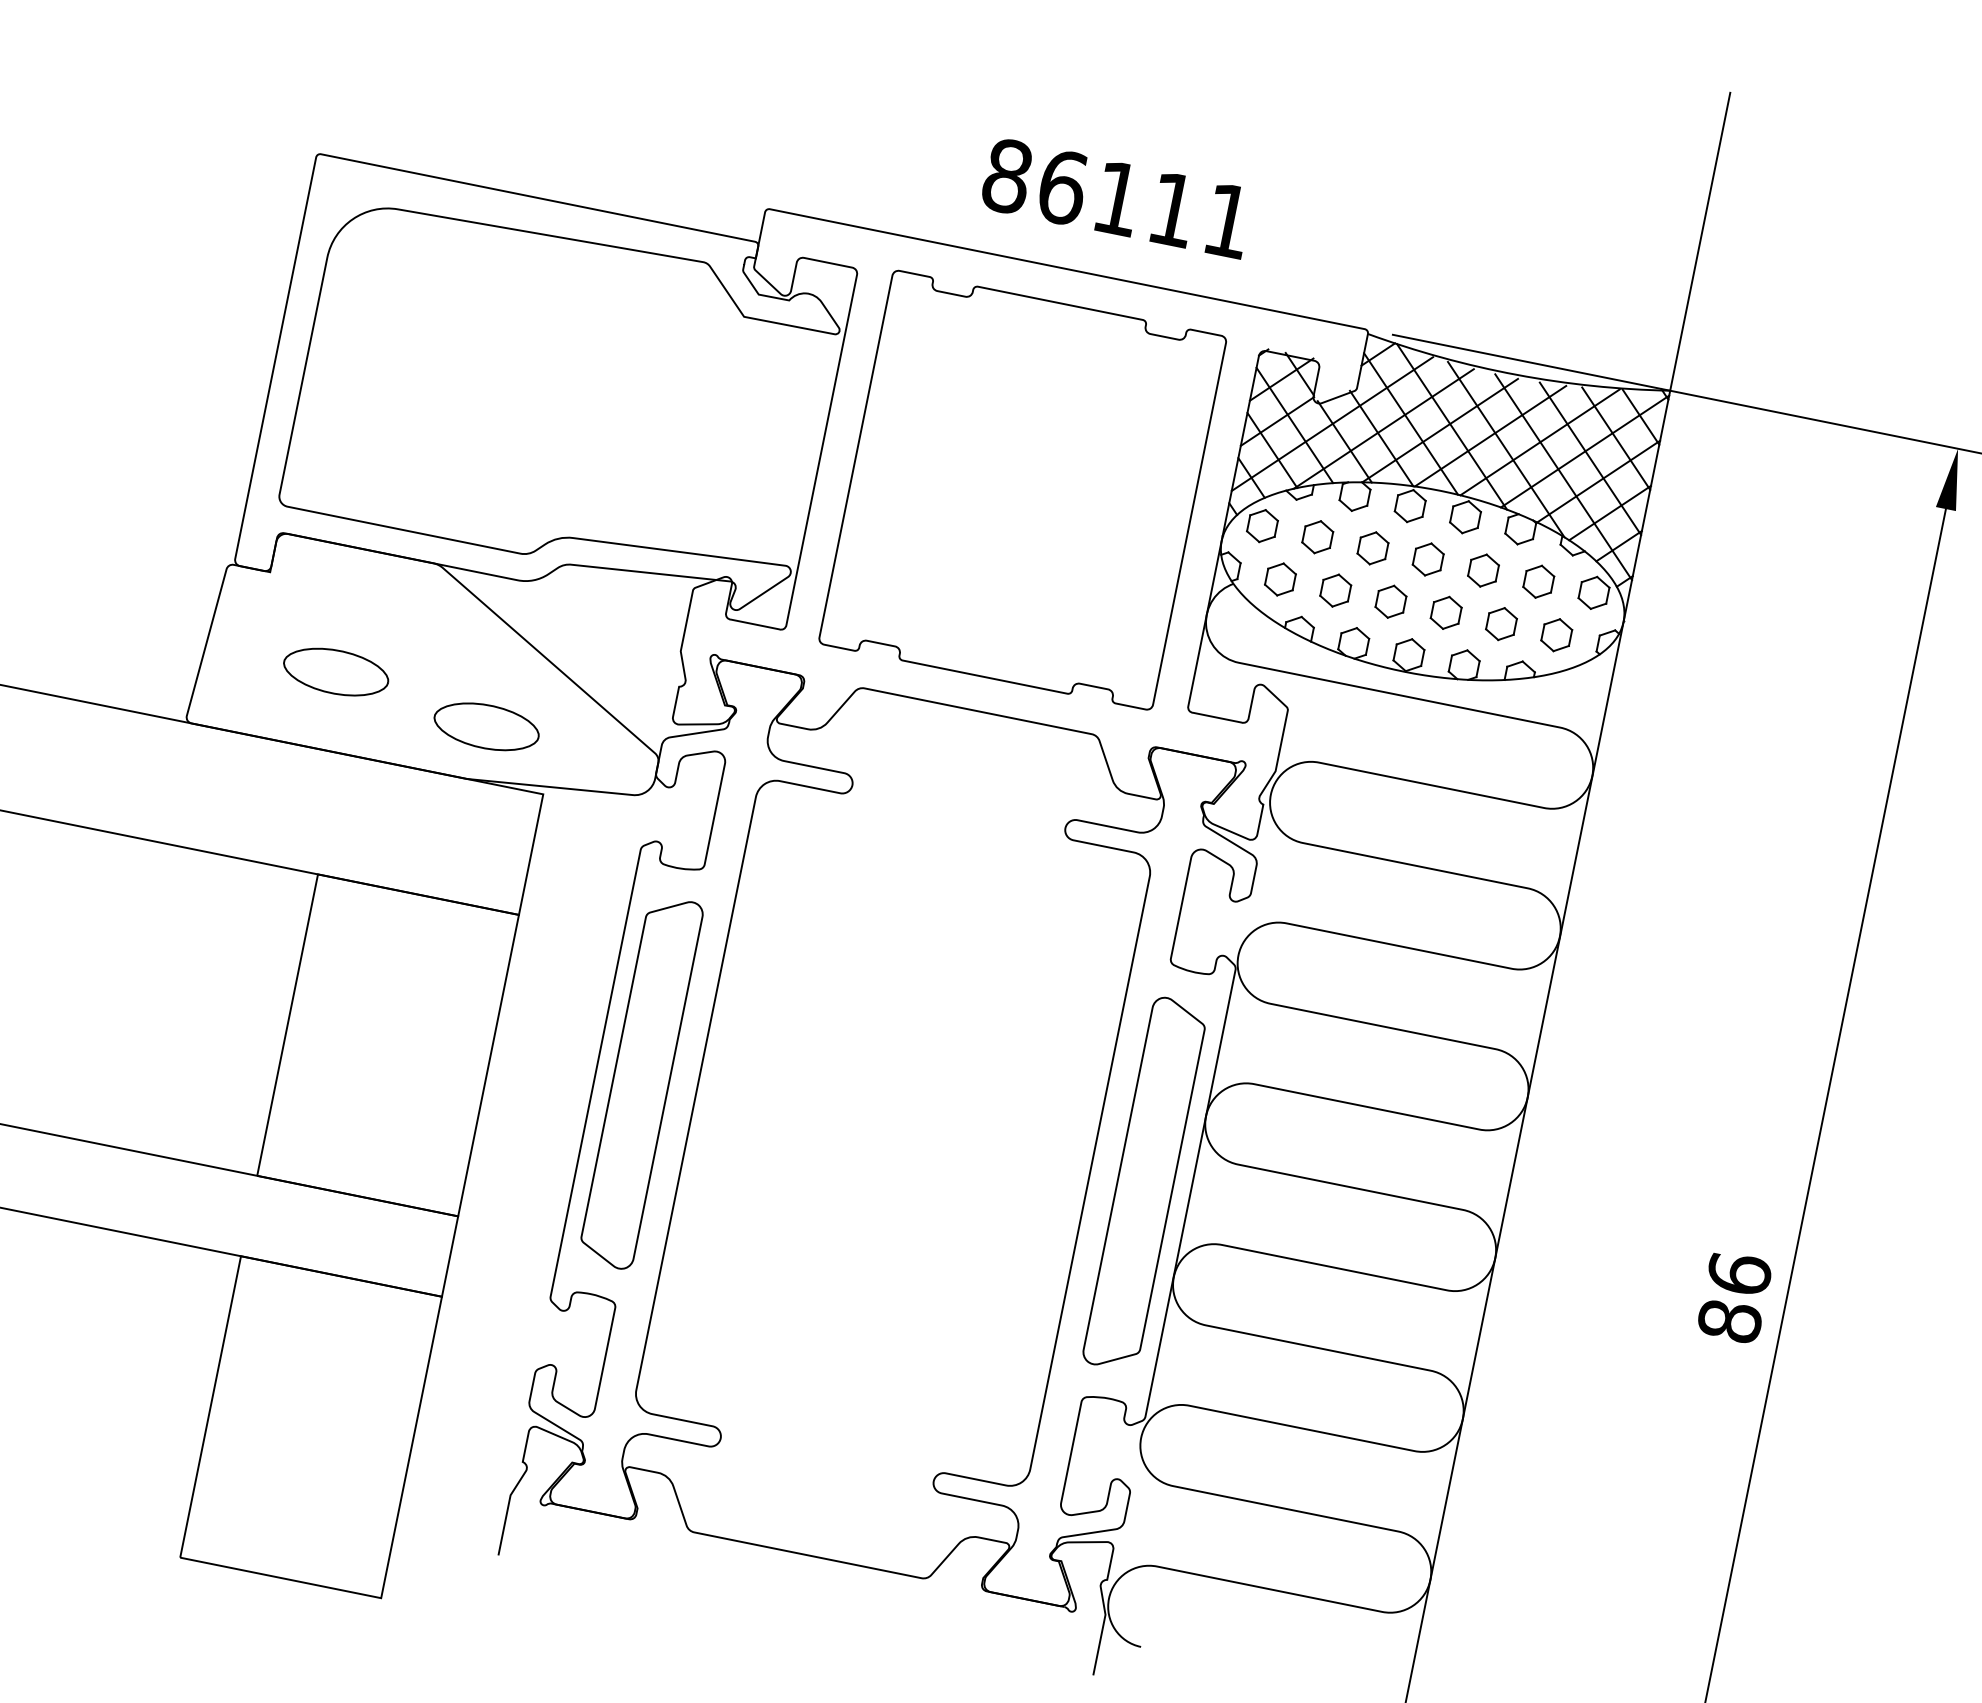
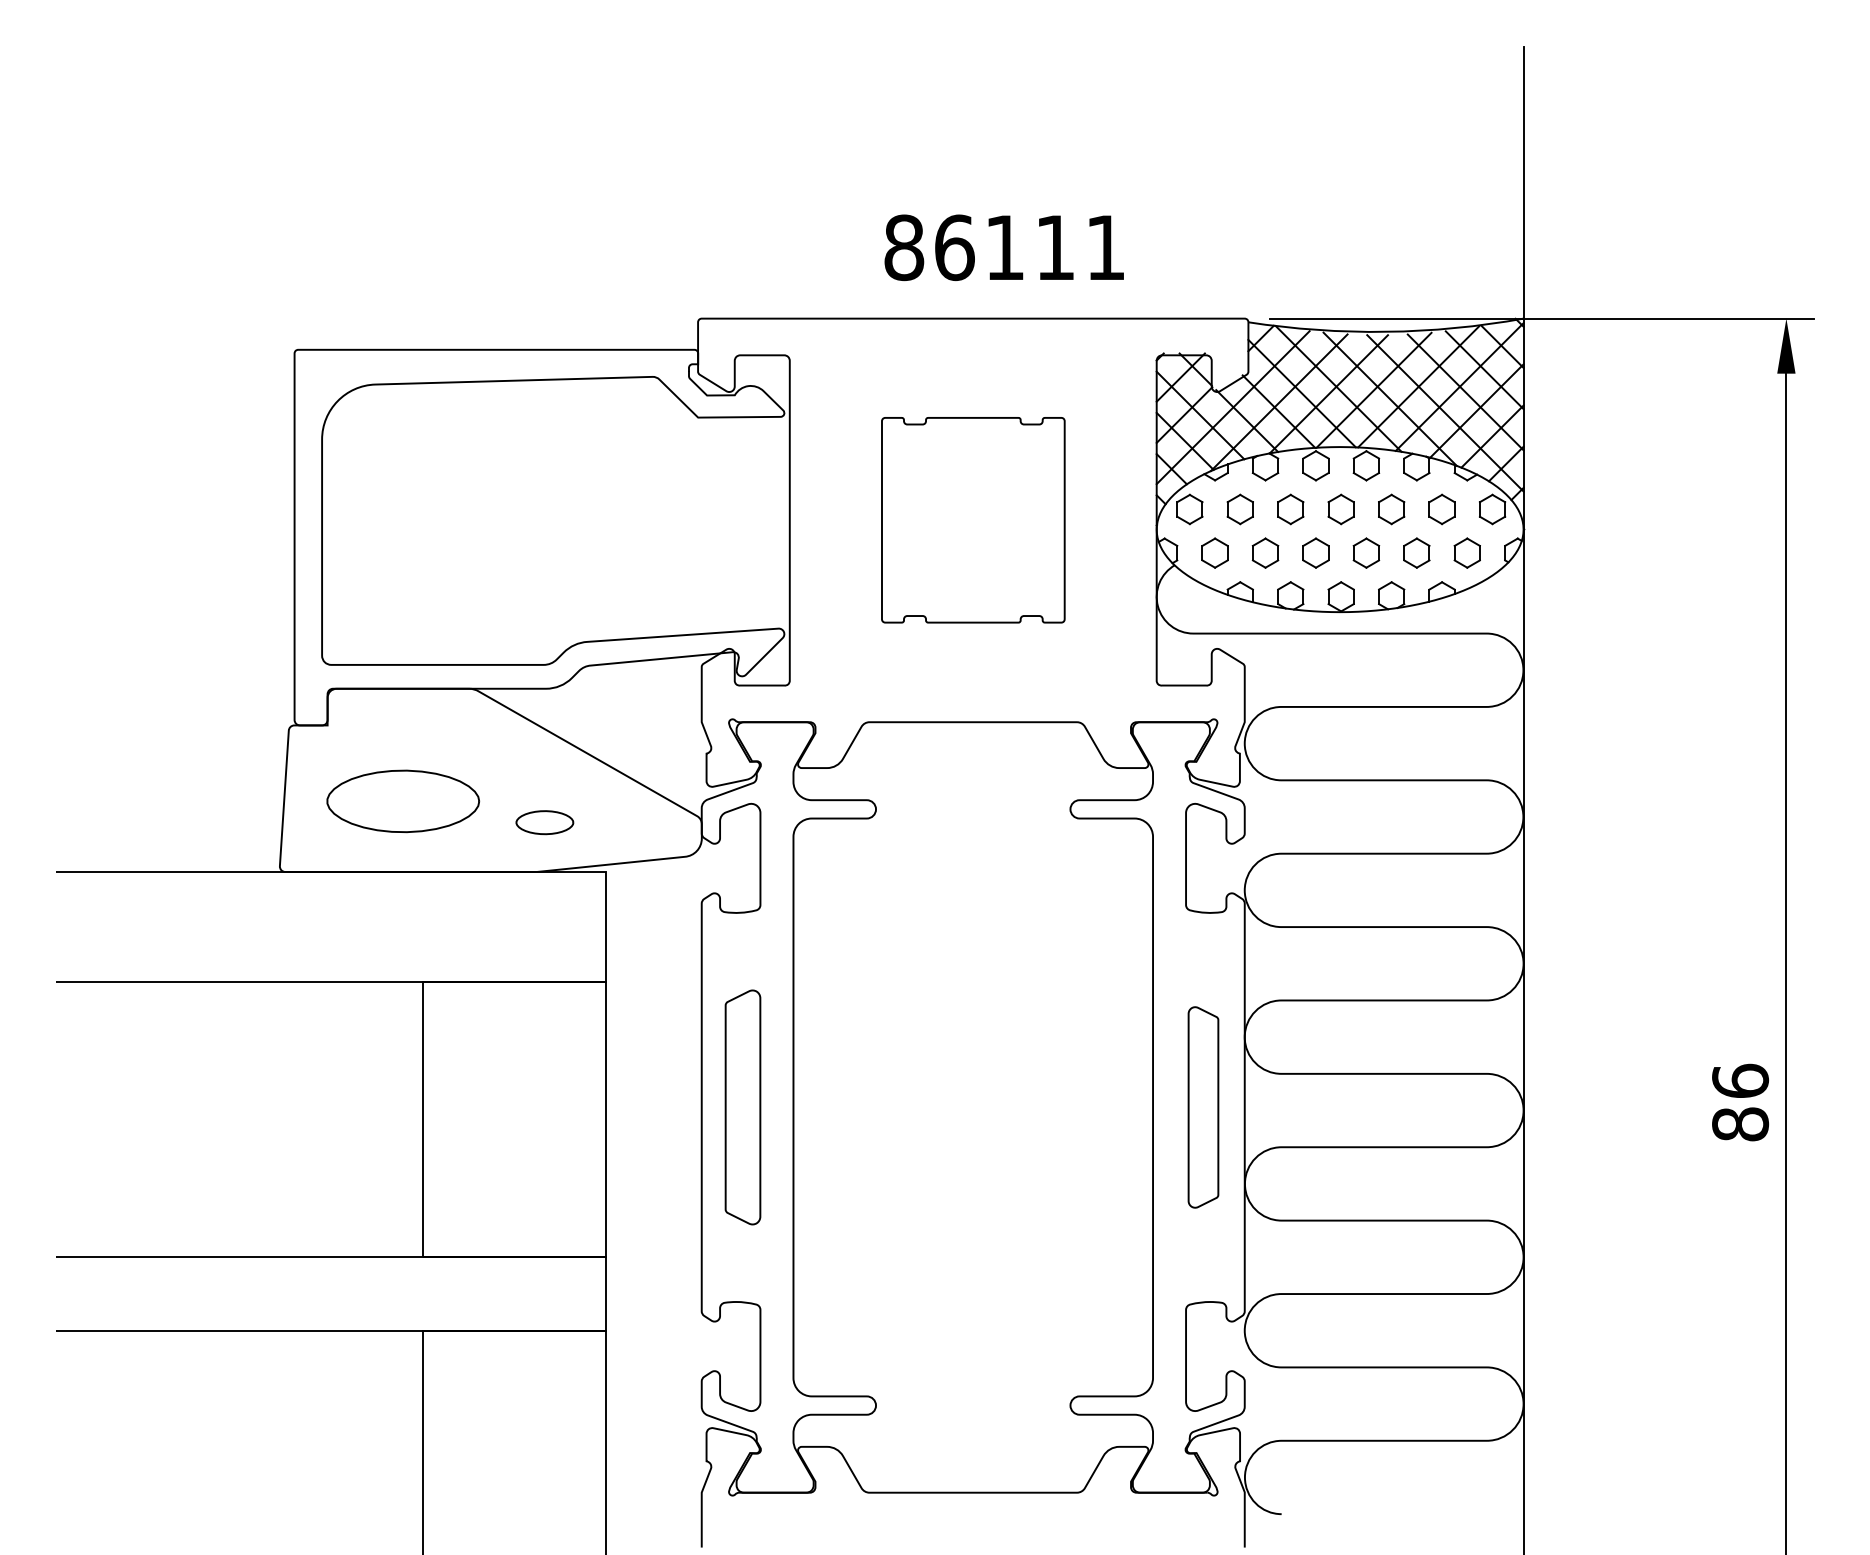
part: (1023, 489) -> (973, 519), size x0.6
part: (335, 672) -> (402, 801), size x1.6
part: (486, 726) -> (544, 822), size x0.6
part: (640, 1082) -> (742, 1107), size x0.7
part: (1145, 1184) -> (1203, 1107), size x0.6

